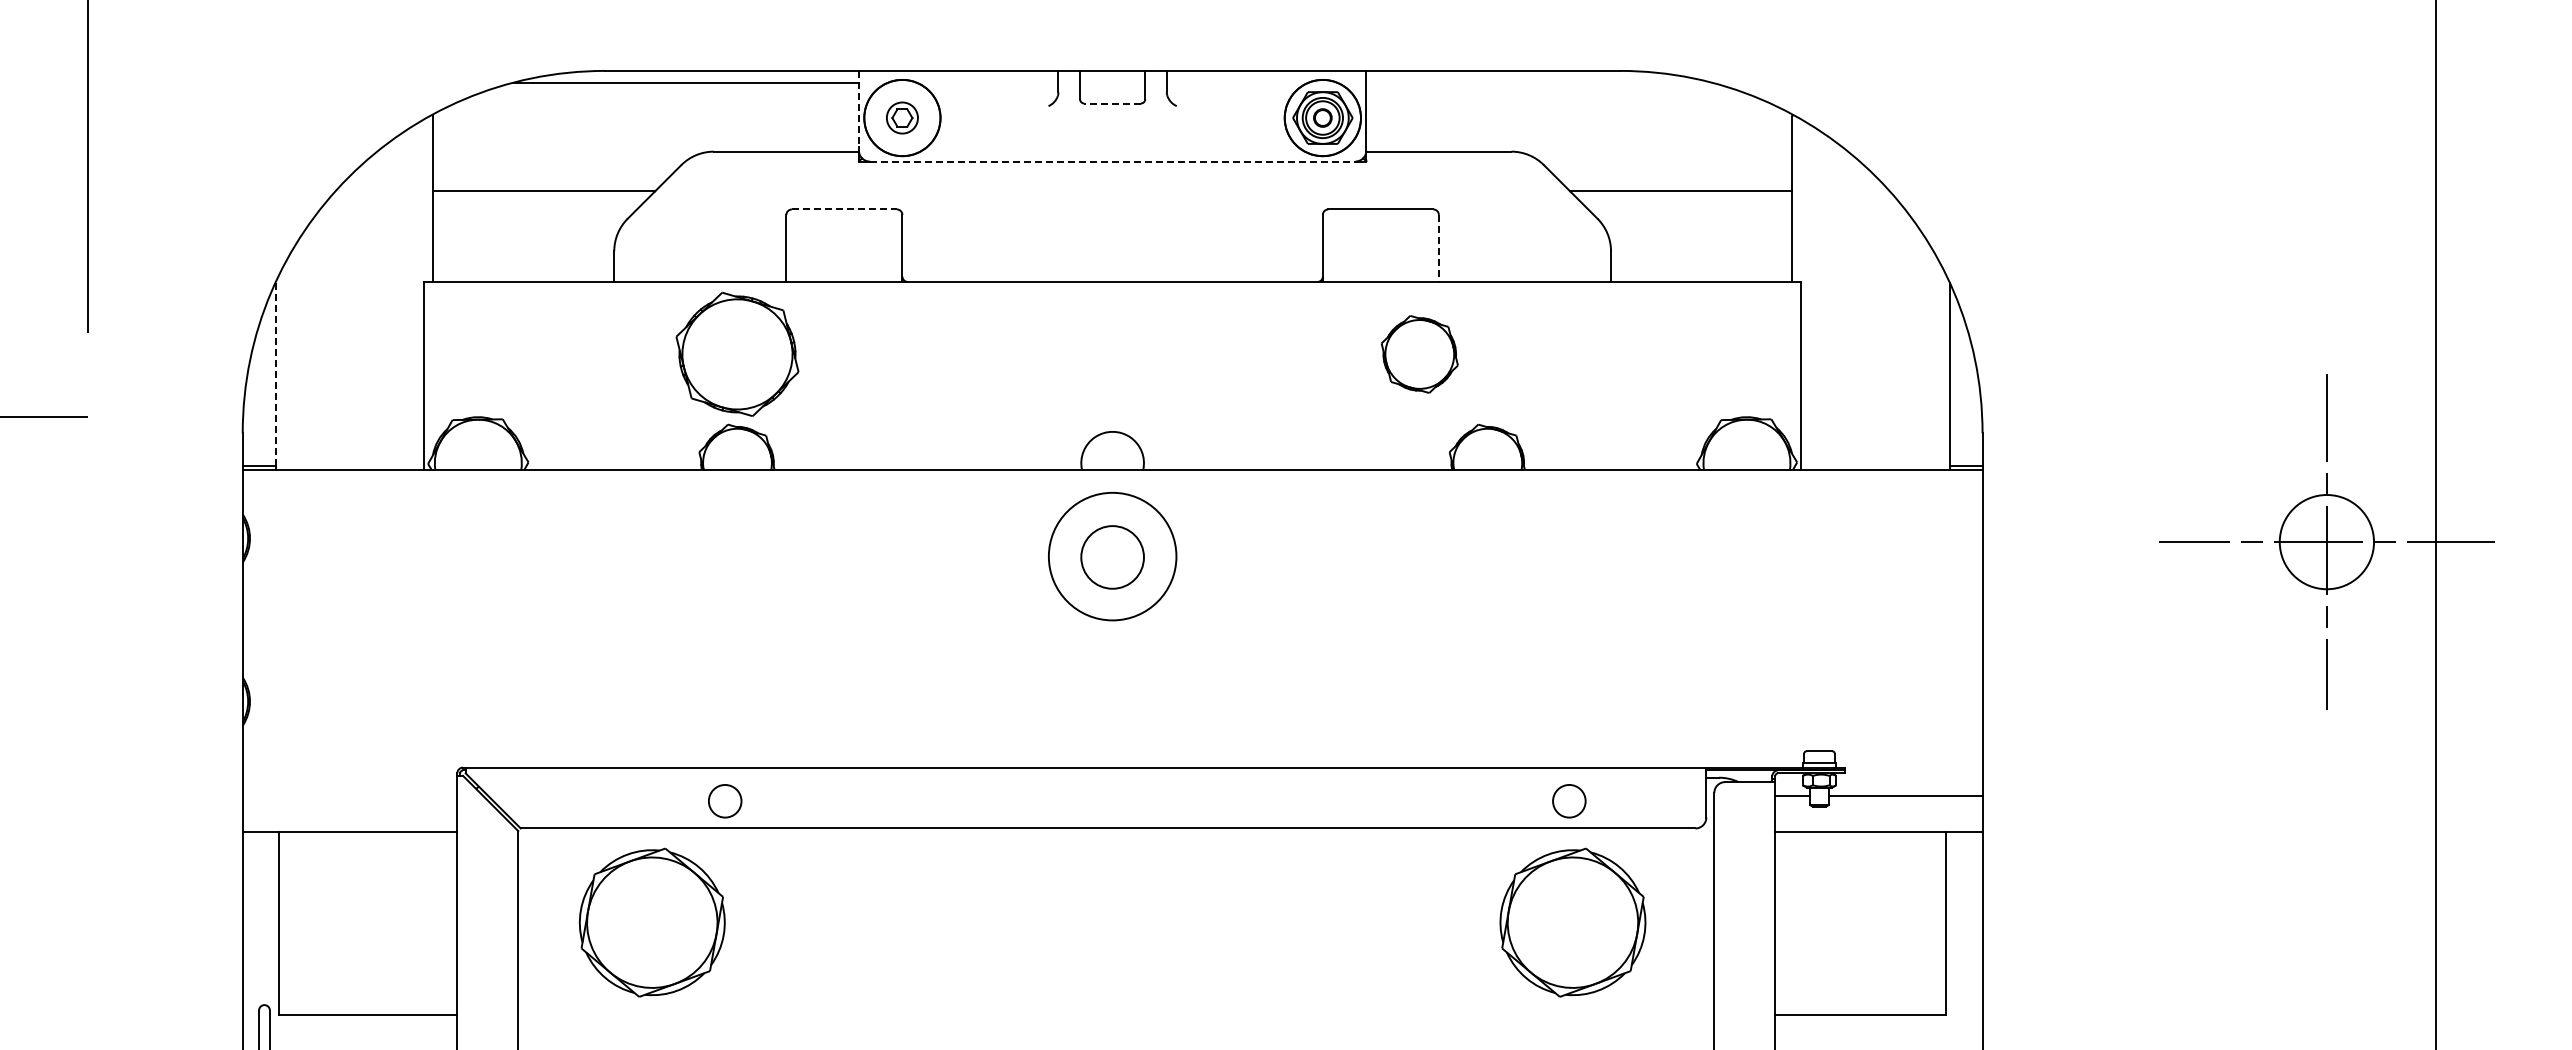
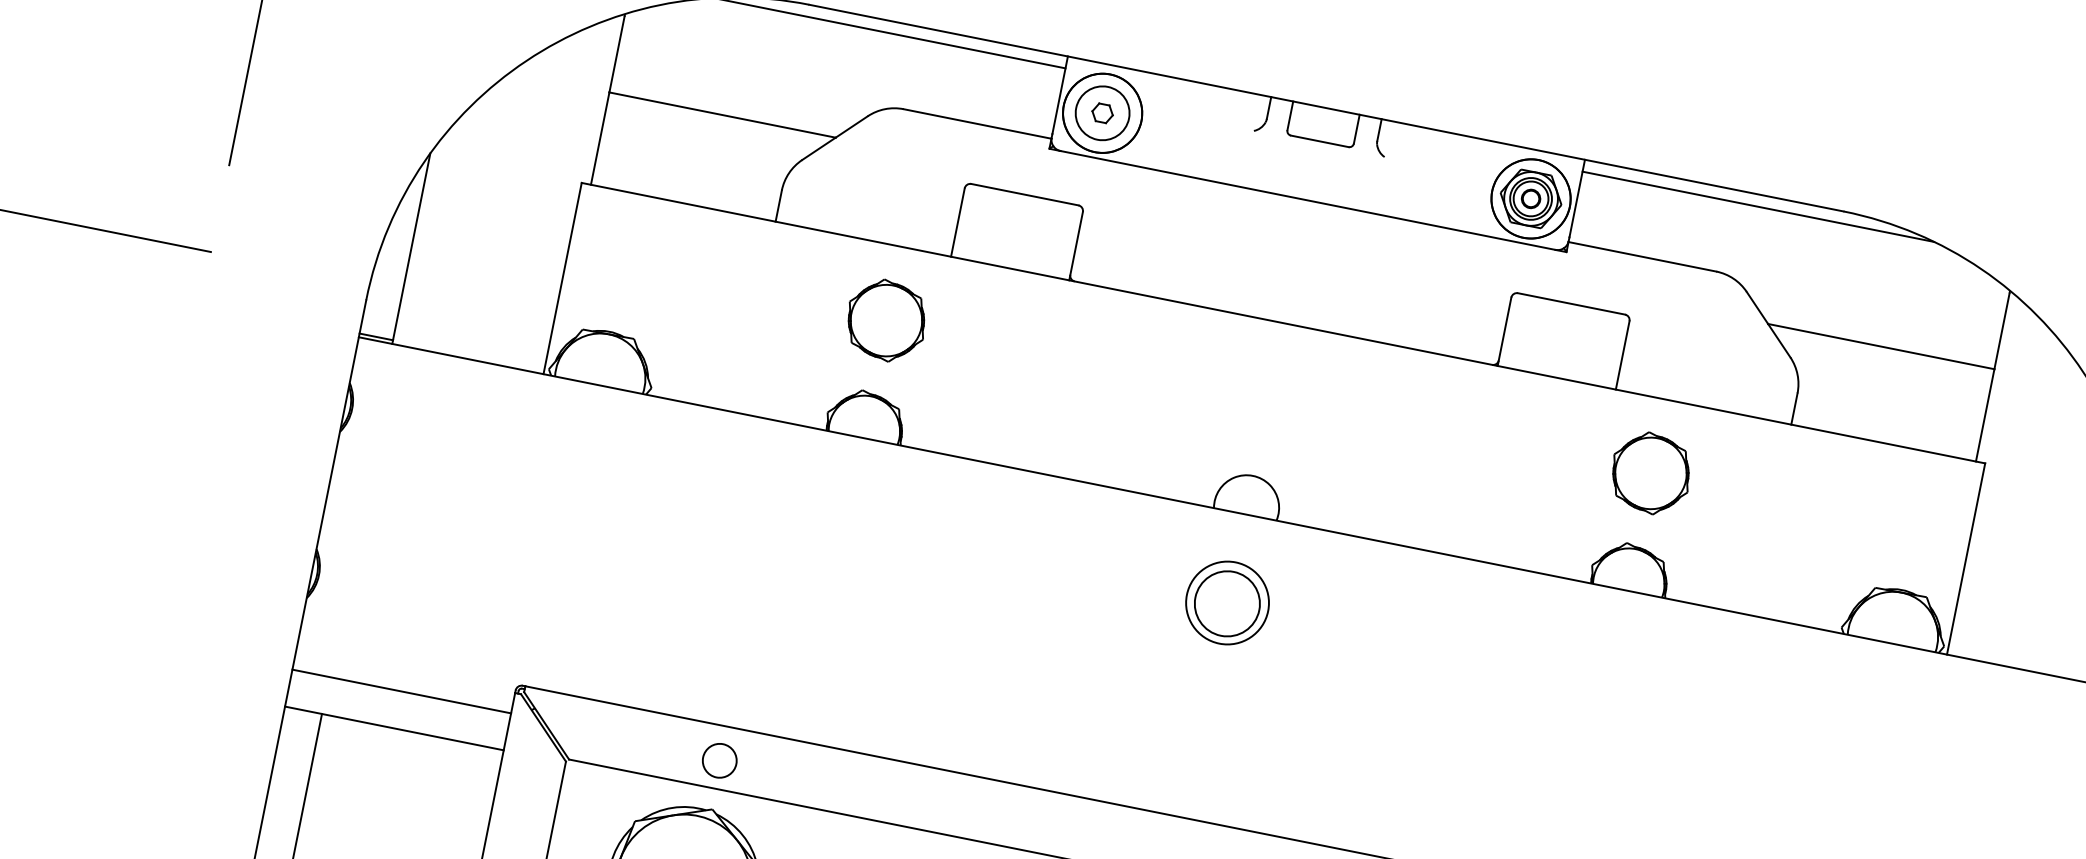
line: (1538, 82) -> (1758, 206), added
line: (1112, 103) -> (1319, 141), dashed -> solid
line: (858, 109) -> (1059, 95), dashed -> solid
circle: (902, 117) -> (1102, 112), size x1.67
line: (1112, 161) -> (1307, 200), dashed -> solid
line: (844, 209) -> (1024, 194), dashed -> solid
line: (1438, 248) -> (1622, 355), dashed -> solid
part: (737, 354) -> (886, 320), size x0.62
part: (1419, 354) -> (1650, 473), moved
line: (275, 374) -> (411, 247), dashed -> solid
circle: (1112, 556) -> (1227, 602), size x0.62
line: (349, 795) -> (401, 691), added
circle: (725, 801) -> (720, 761), moved

